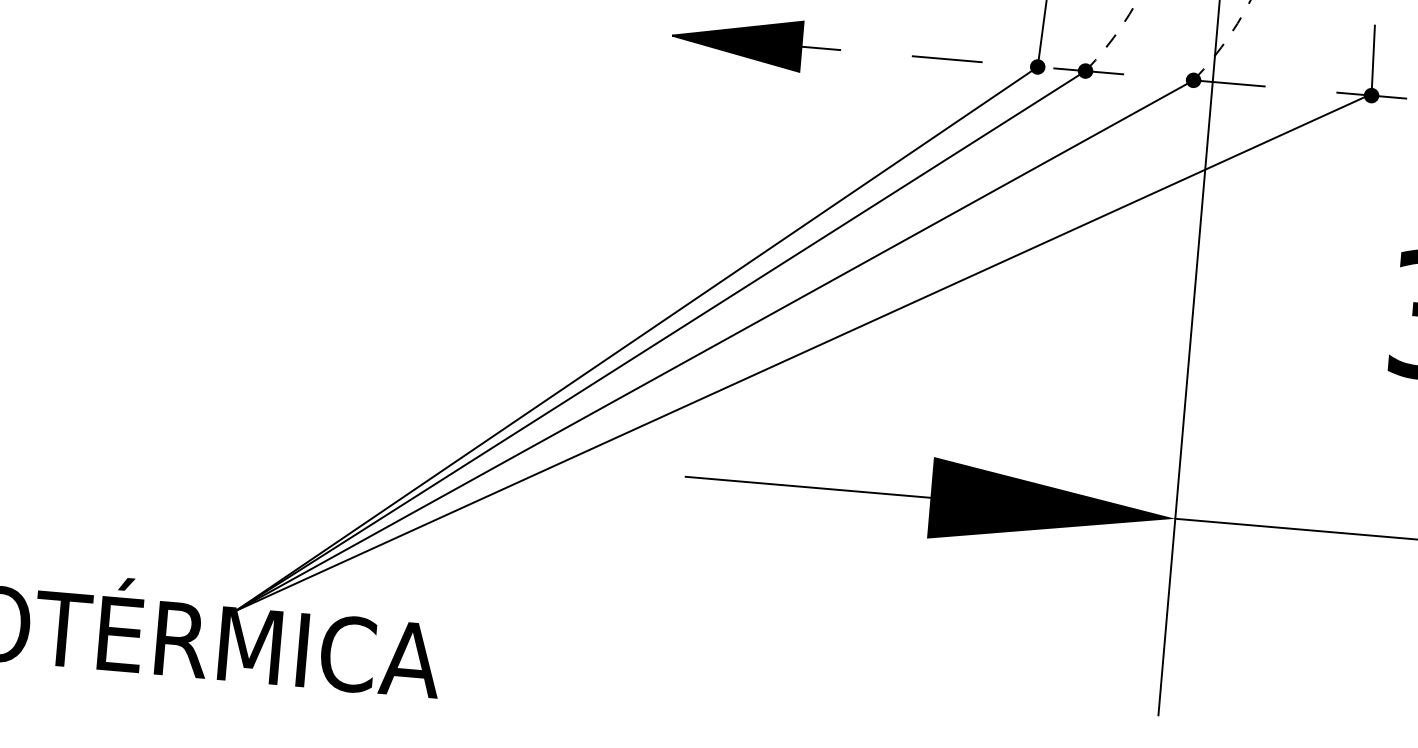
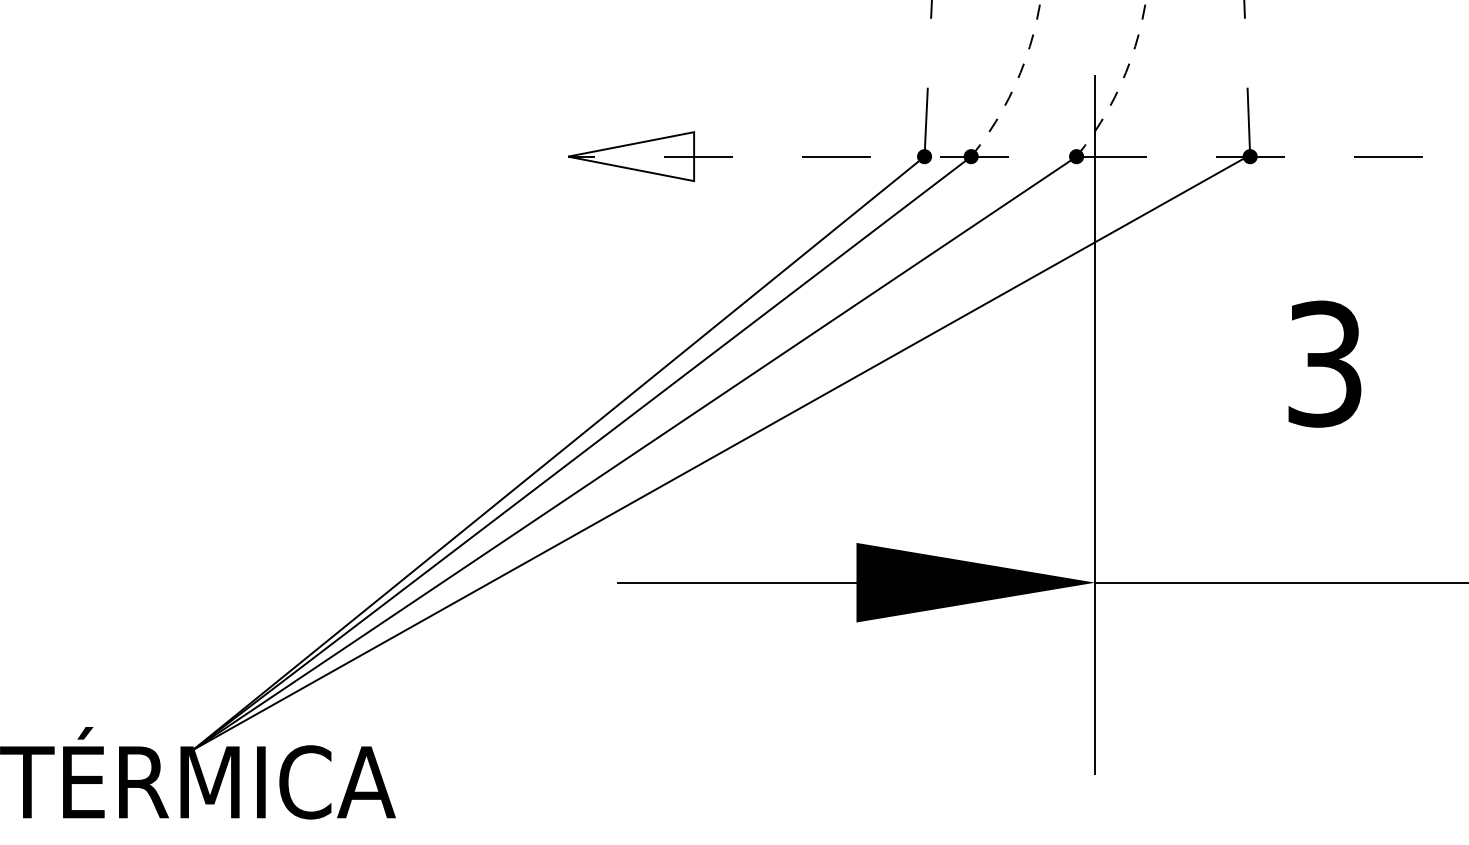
fill: (737, 41) -> (631, 156), removed

